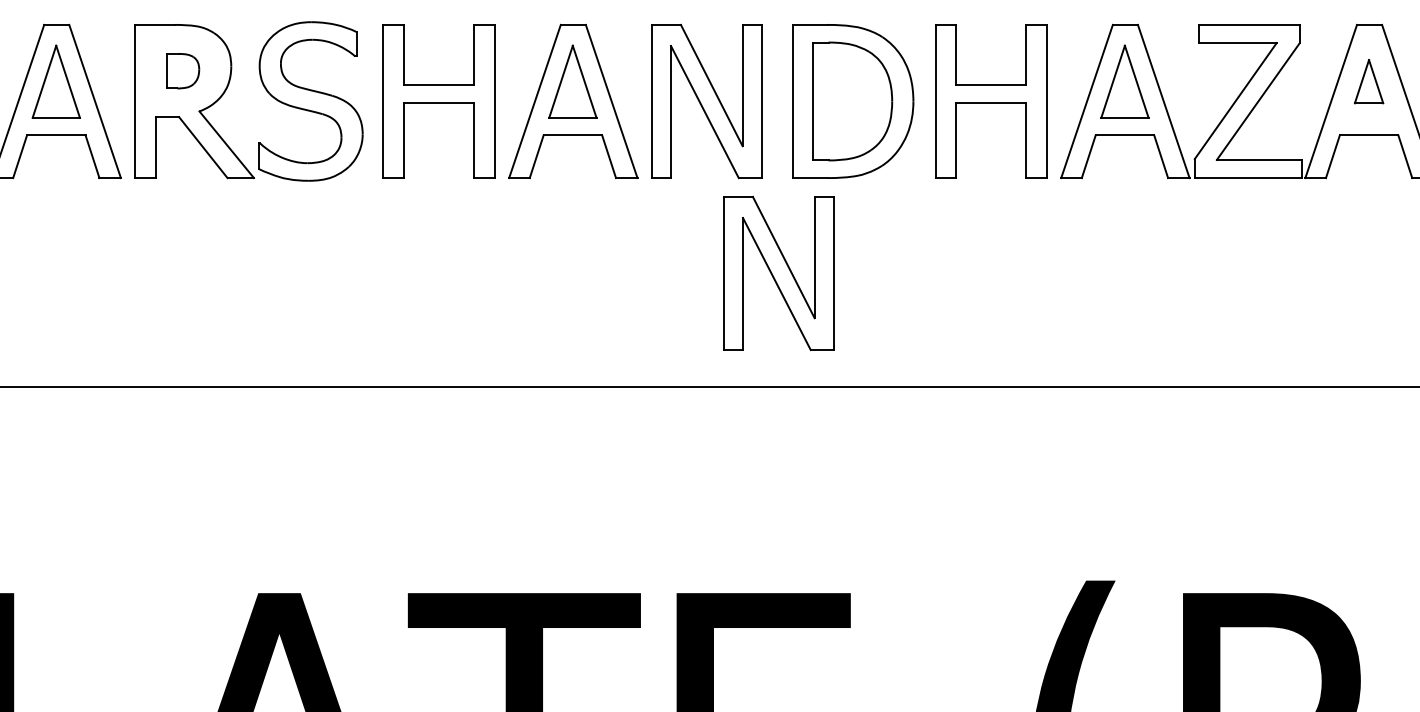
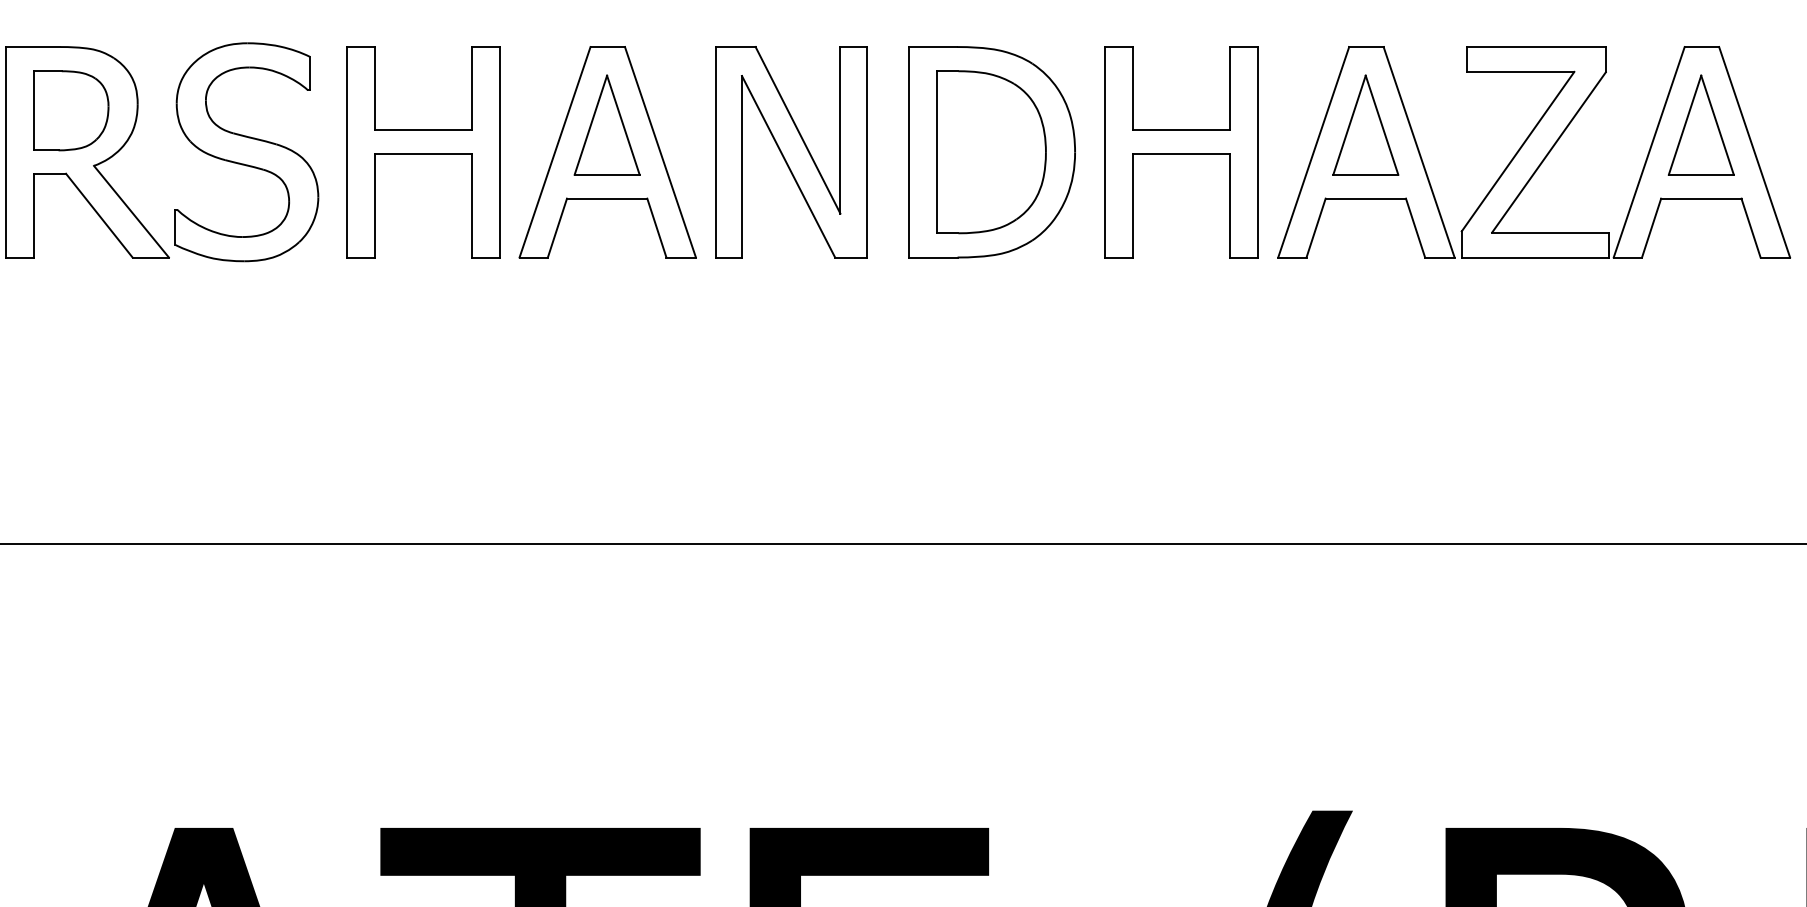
part: (182, 70) -> (70, 109), size x1.67
part: (1368, 81) -> (1700, 124), size x1.67
part: (778, 273) -> (889, 388), removed

